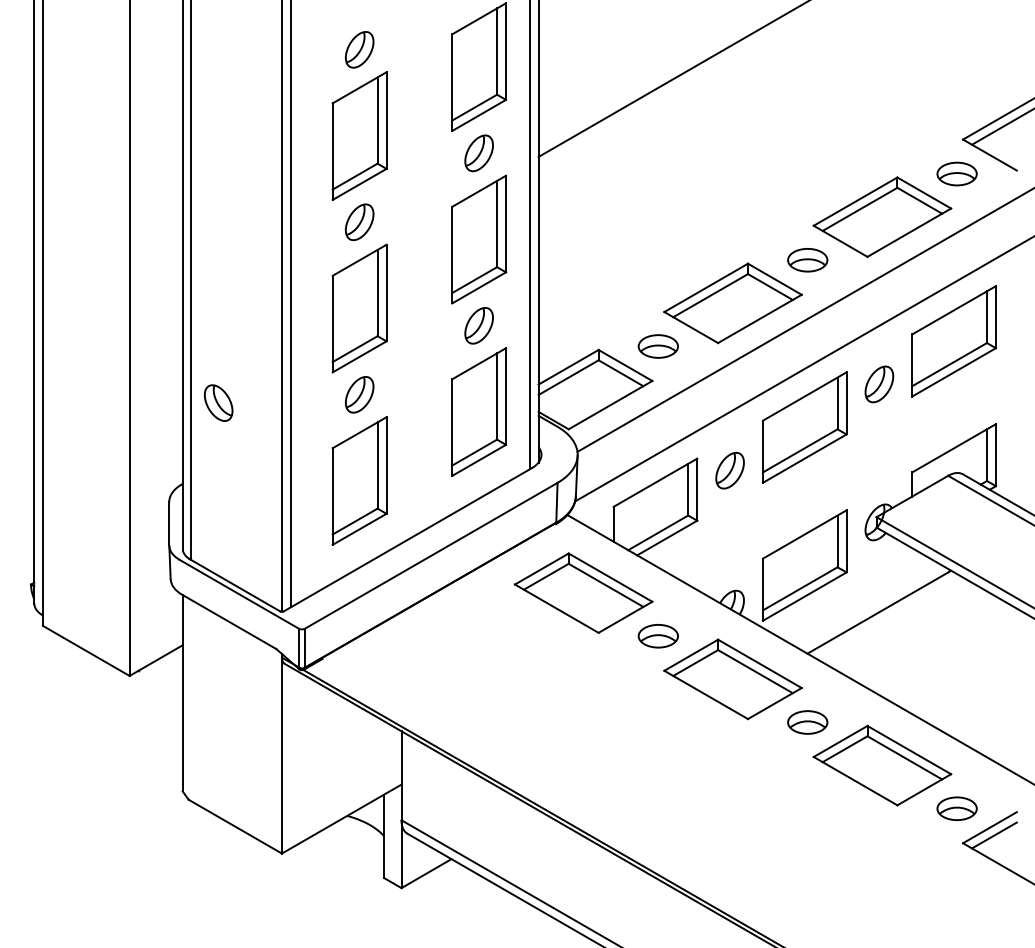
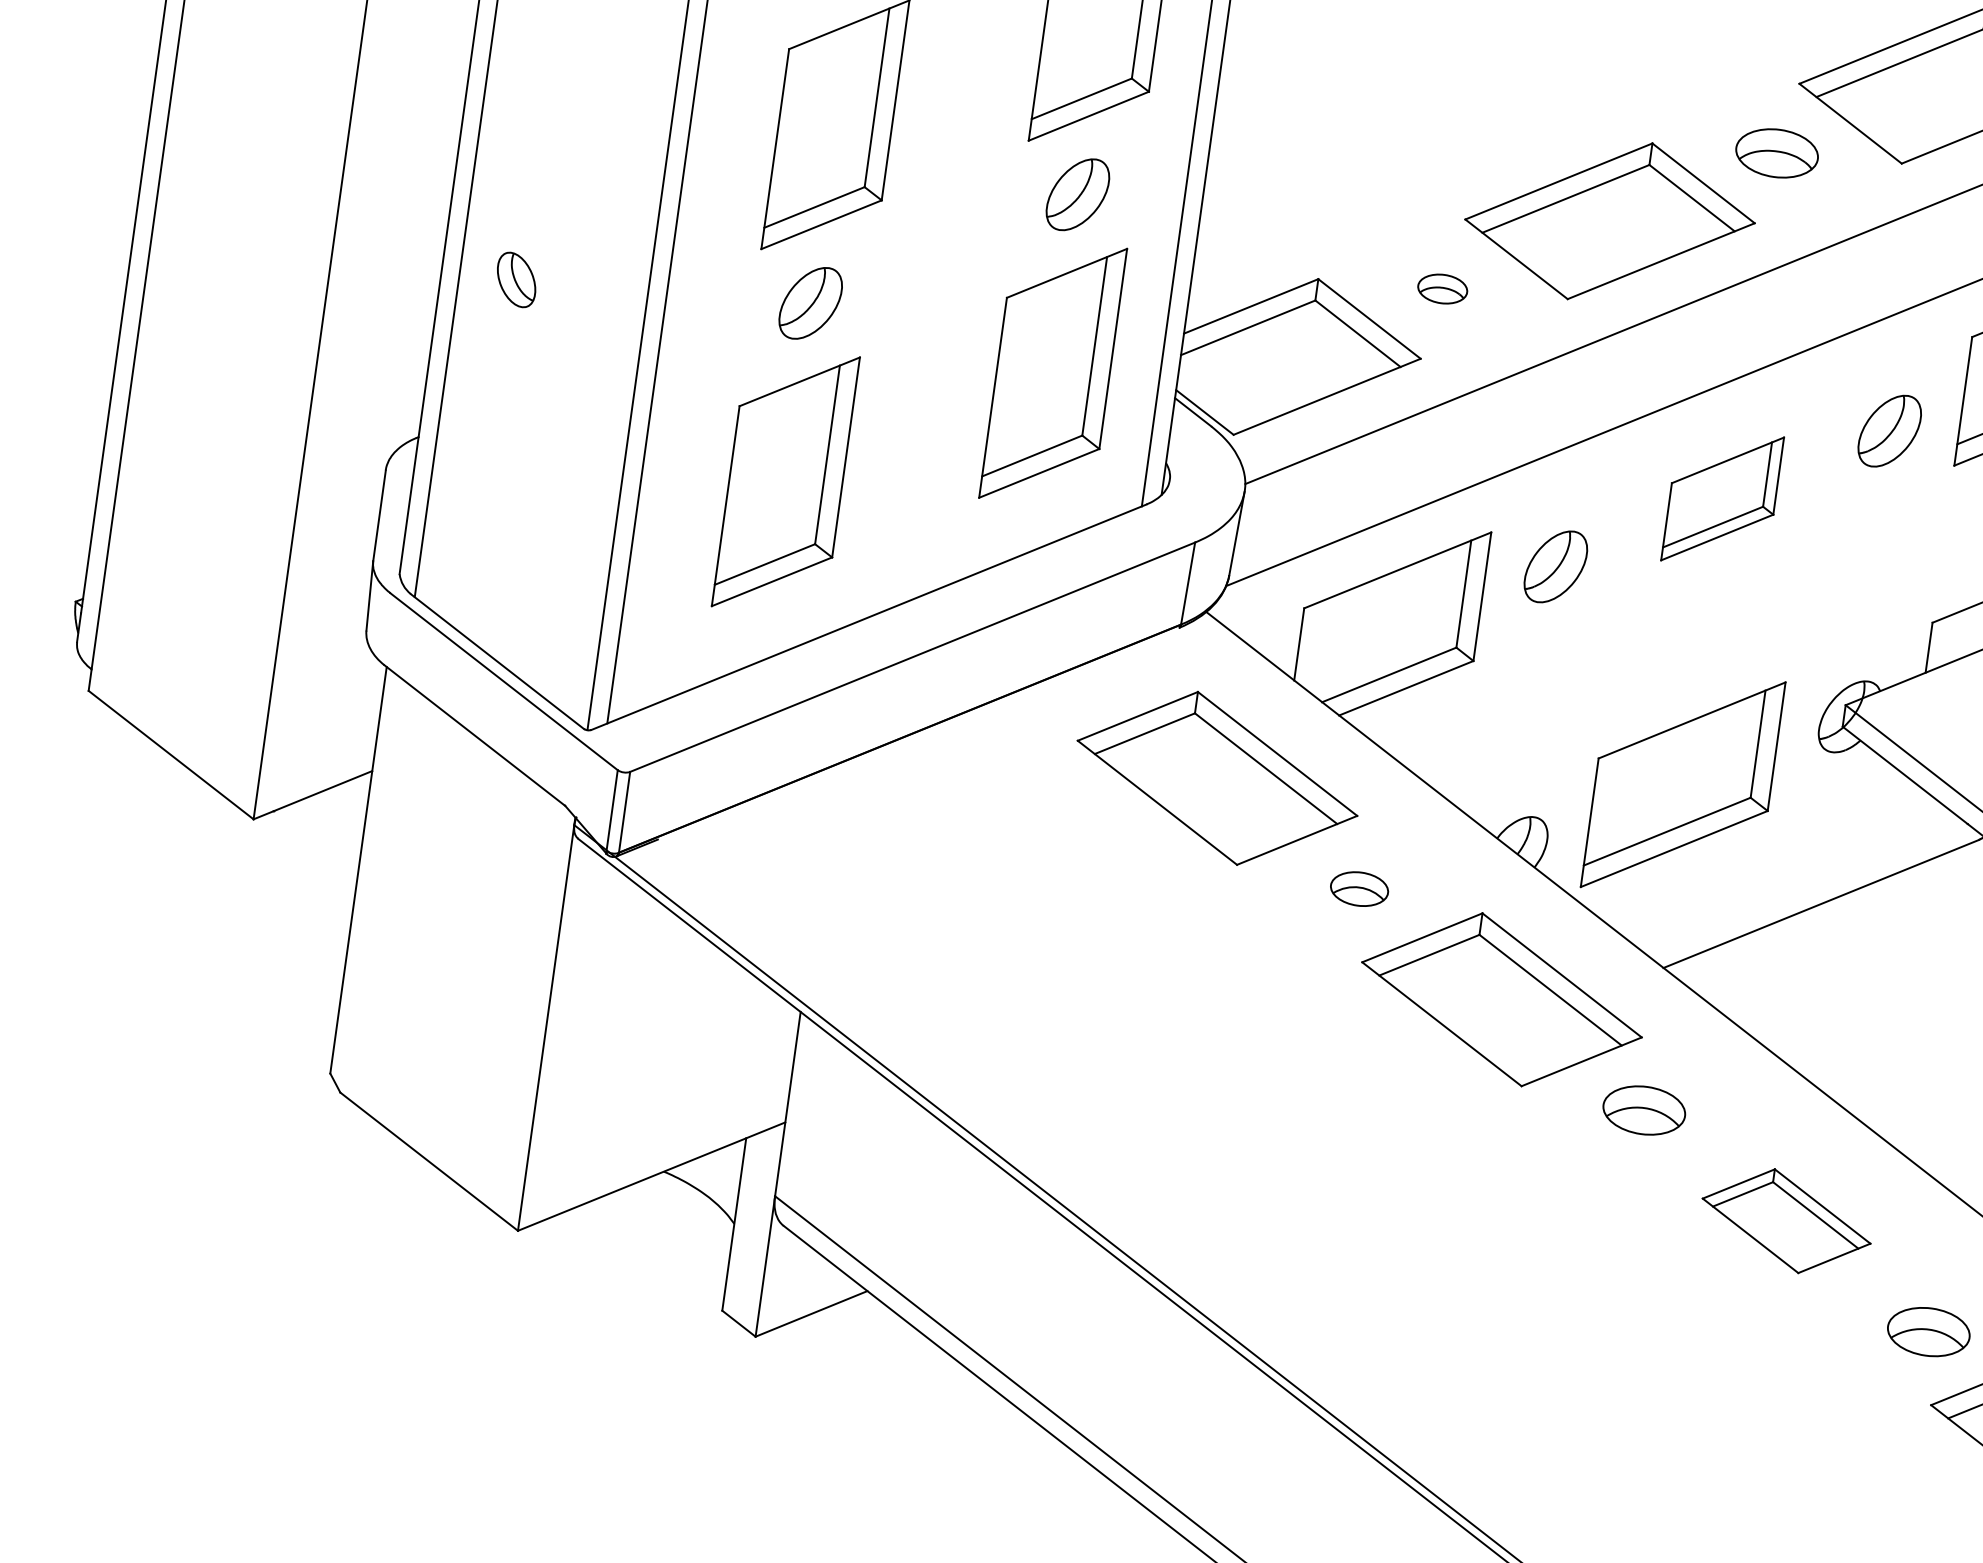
part: (657, 346) -> (1441, 288), size x0.6
part: (218, 402) -> (516, 278), size x0.7
part: (804, 427) -> (1722, 498), size x0.6
part: (657, 636) -> (1357, 889), size x0.7
part: (882, 765) -> (1786, 1221), size x0.6

